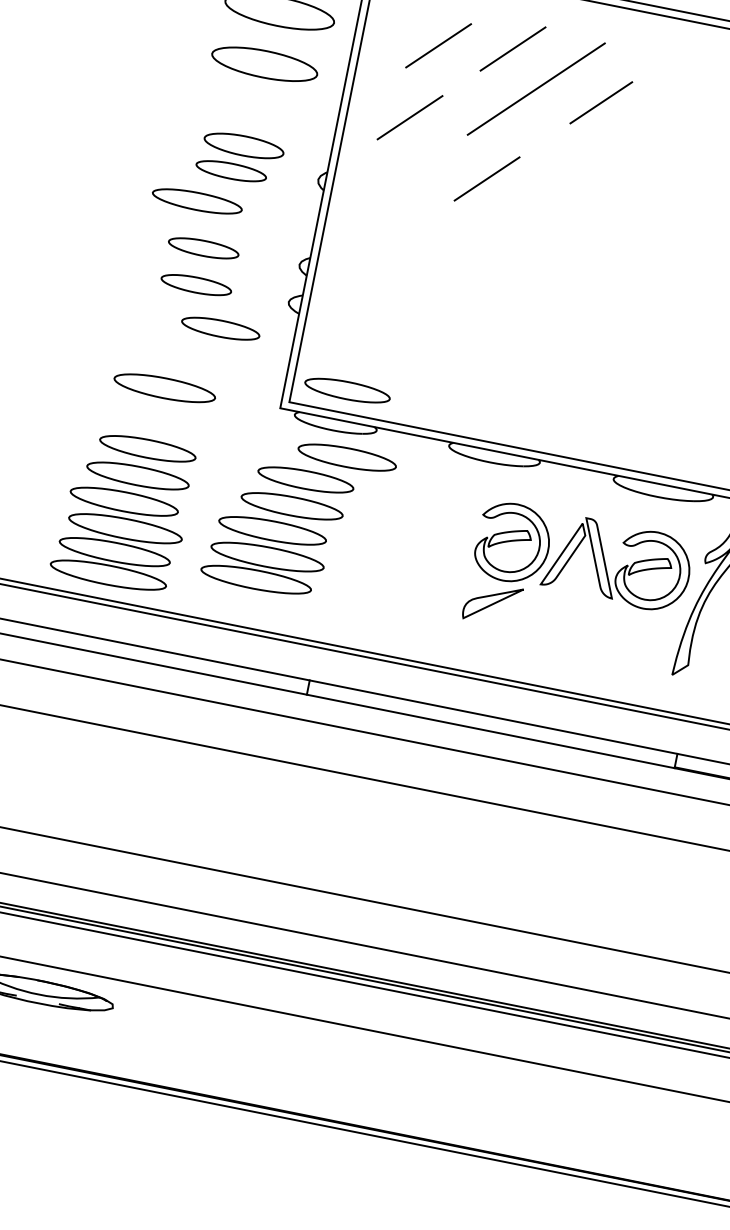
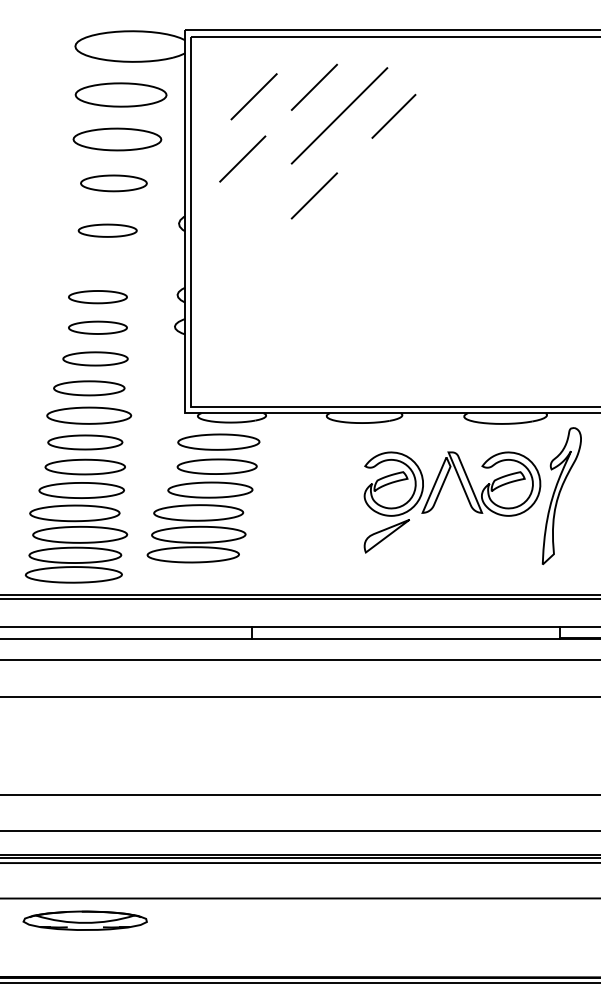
part: (243, 145) -> (113, 183), moved
part: (197, 201) -> (85, 442), moved
part: (220, 328) -> (95, 358), moved
part: (347, 390) -> (89, 388), moved
part: (347, 456) -> (218, 441), moved

